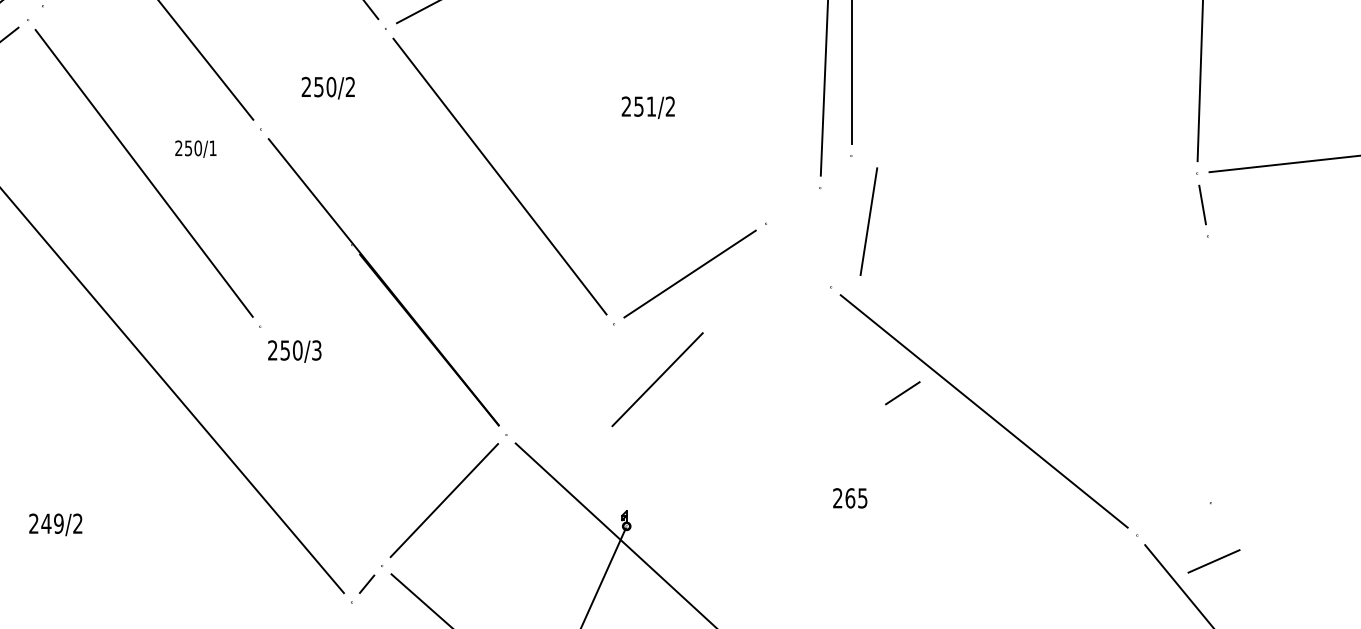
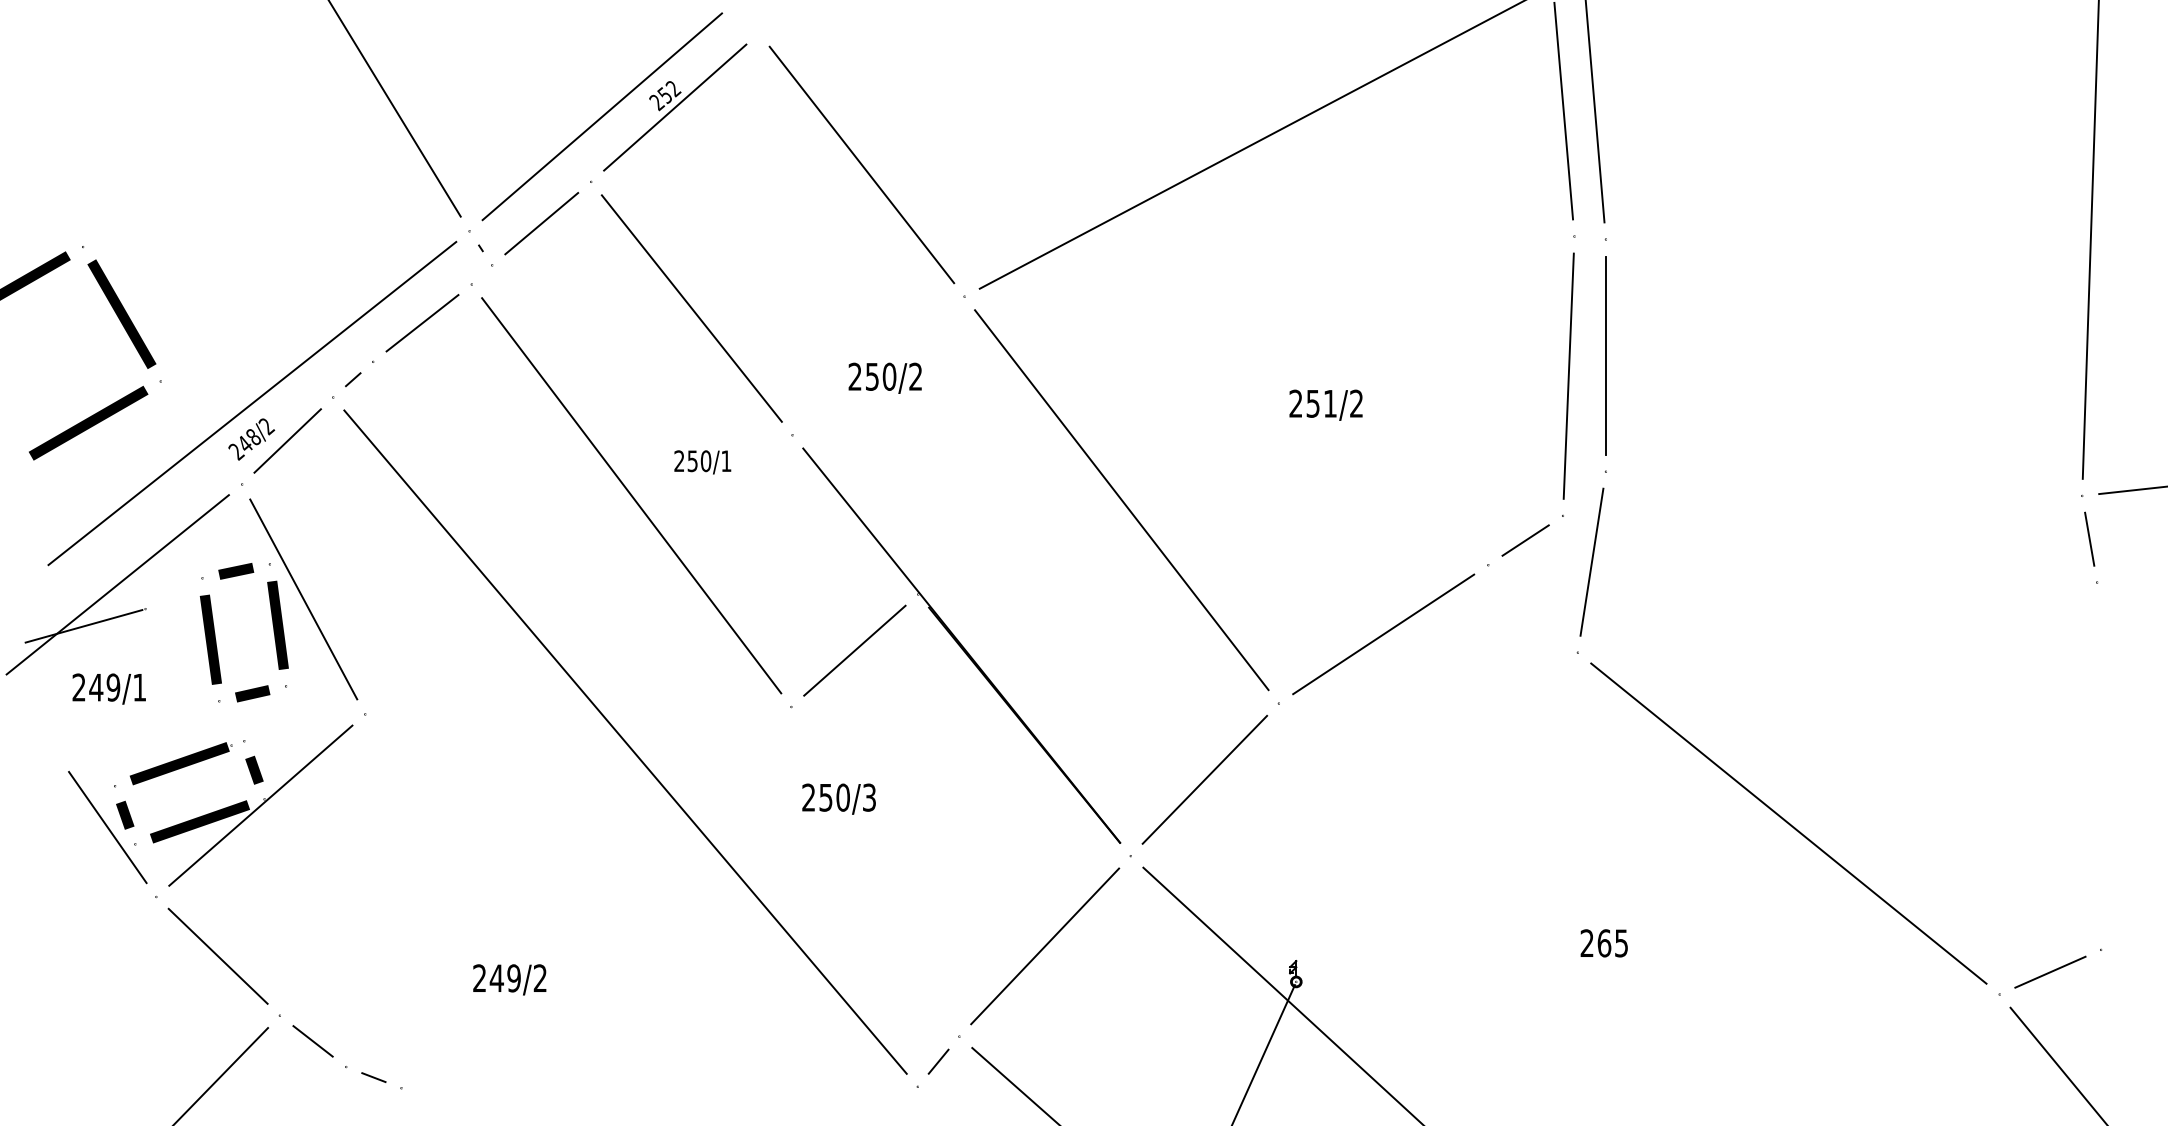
line: (868, 221) -> (1591, 561), moved
line: (306, 285) -> (854, 650), added
text: (294, 351) -> (838, 798), moved
line: (657, 379) -> (1204, 779), moved
line: (902, 393) -> (1525, 540), moved
line: (1214, 560) -> (2050, 971), moved

